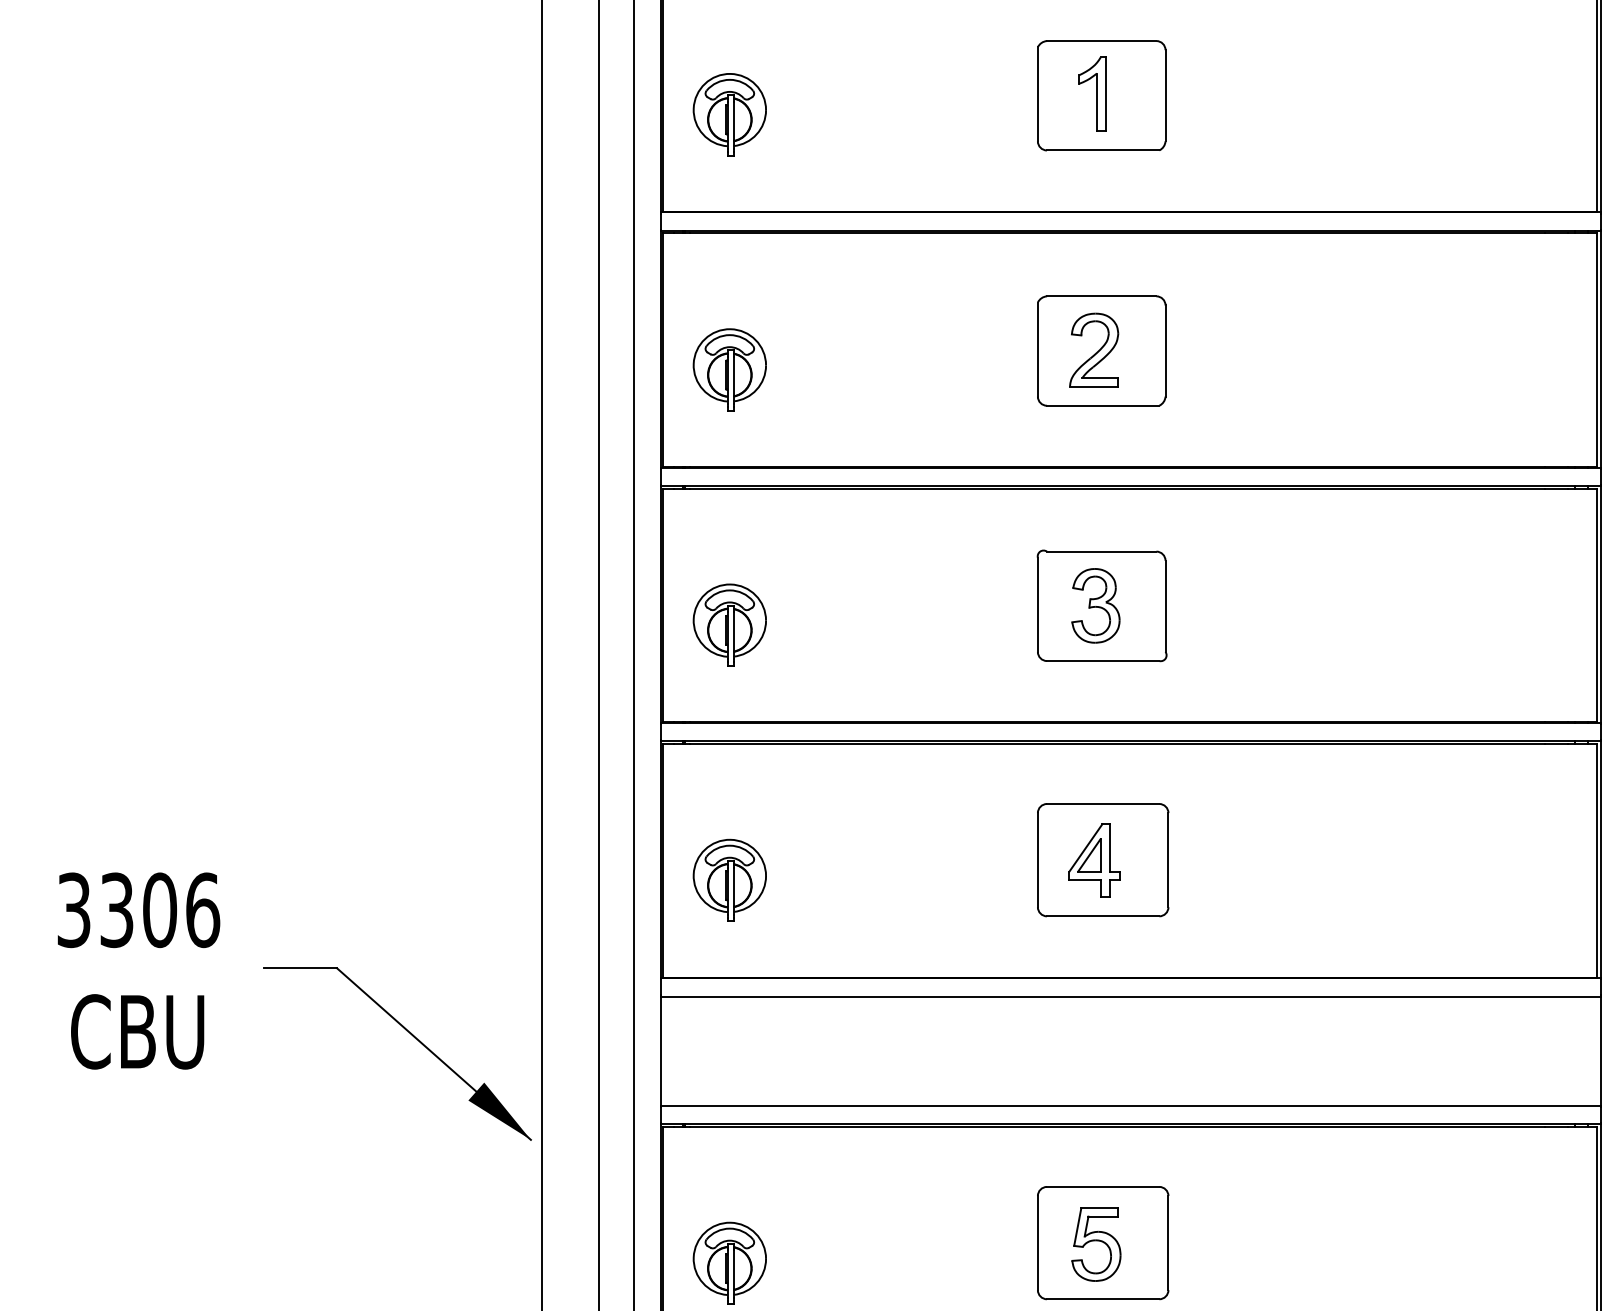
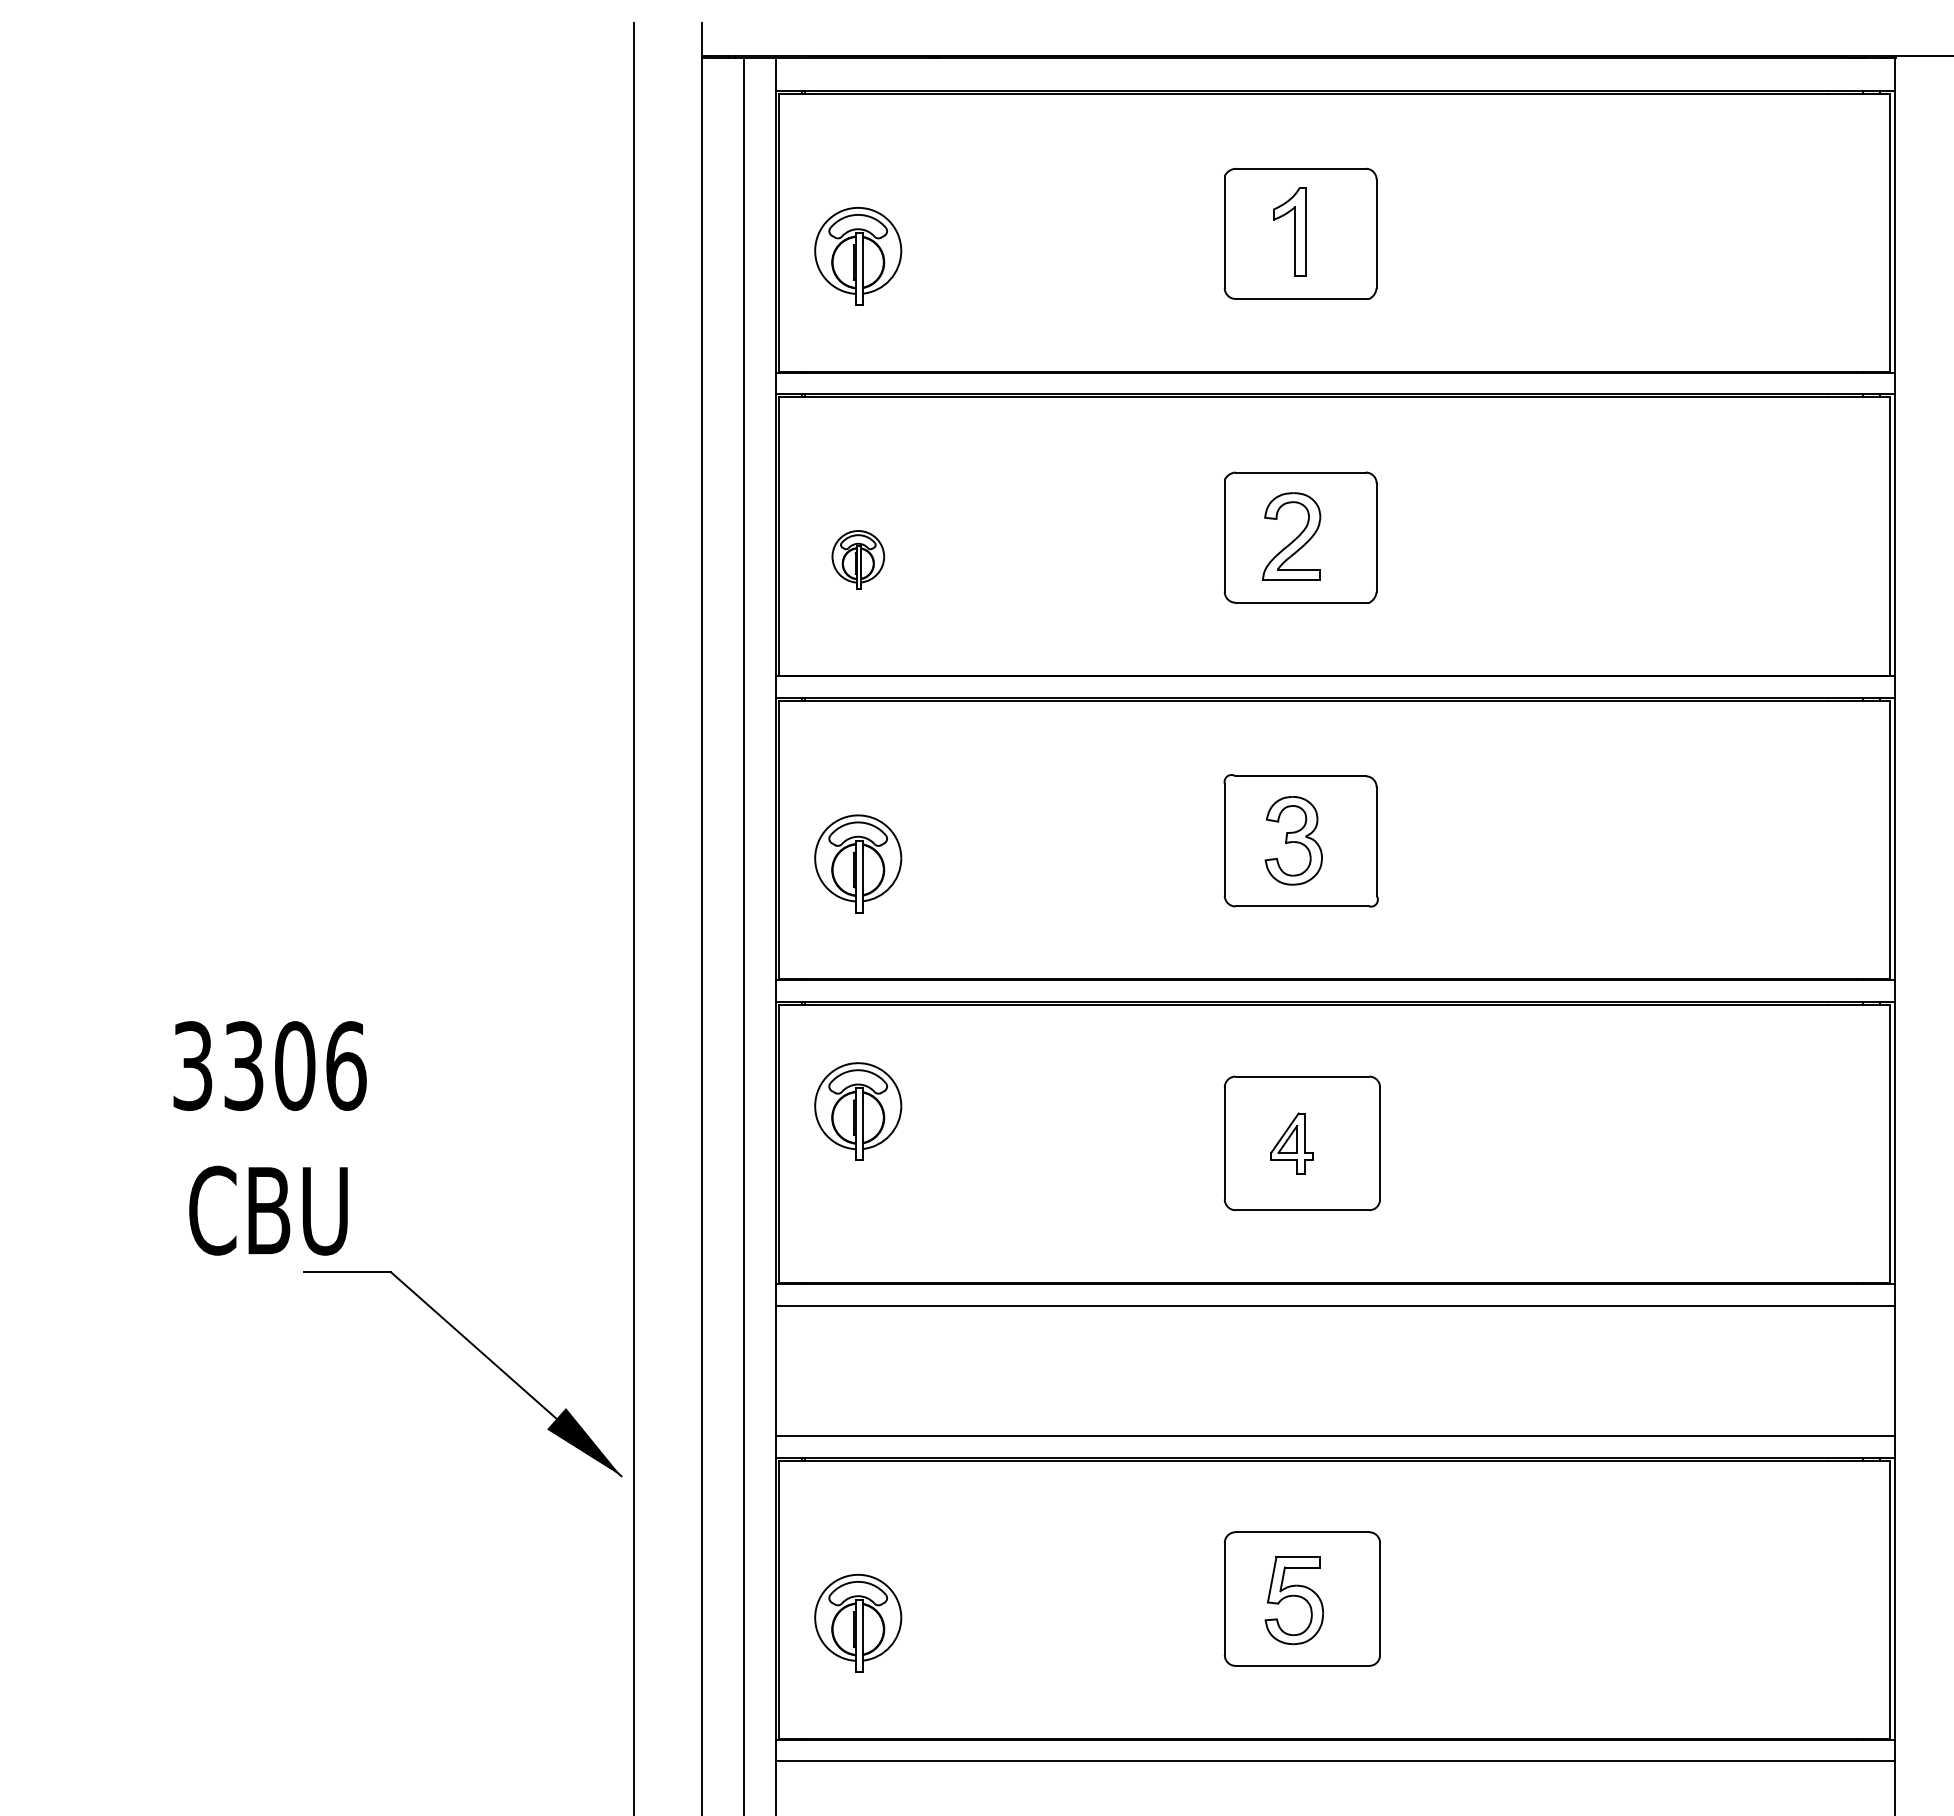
part: (730, 369) -> (858, 559), size x0.6
part: (1093, 860) -> (1291, 1143), size x0.7
part: (730, 880) -> (858, 1111), moved
text: (138, 971) -> (269, 1138), moved

